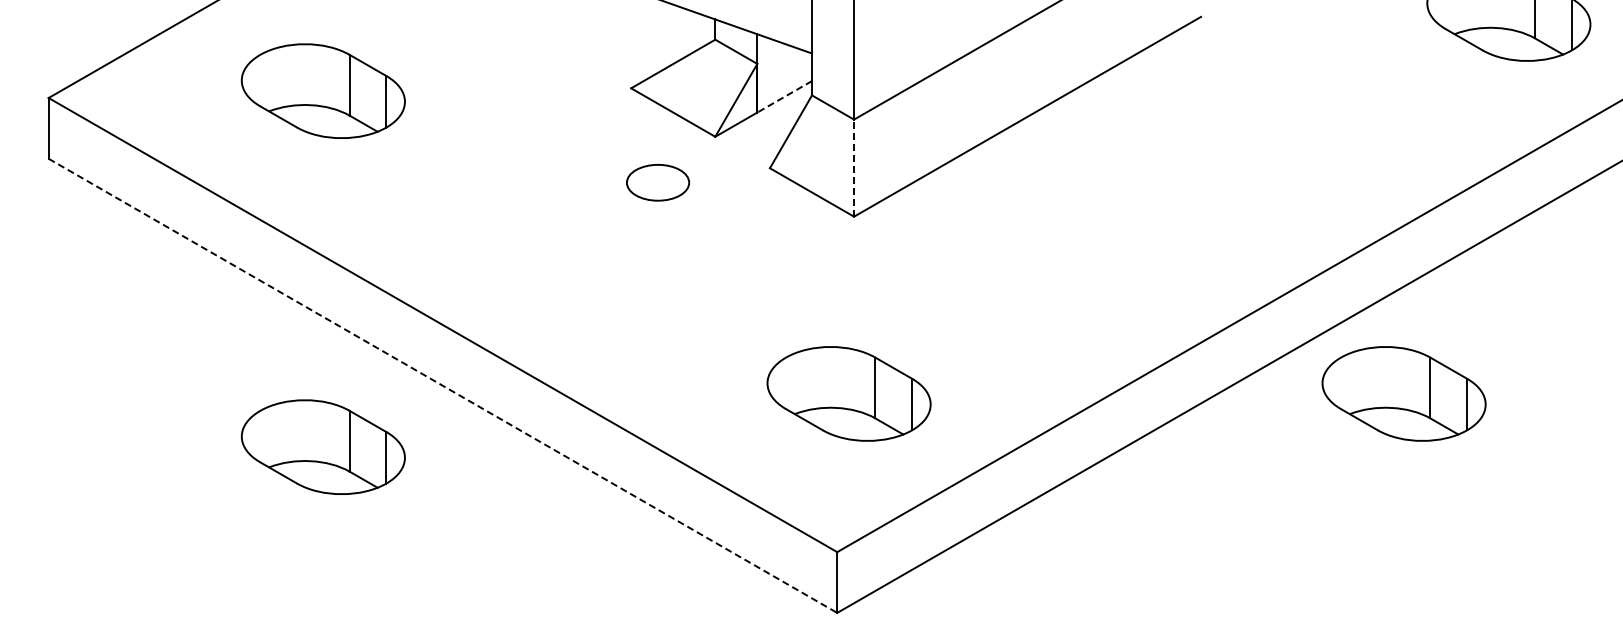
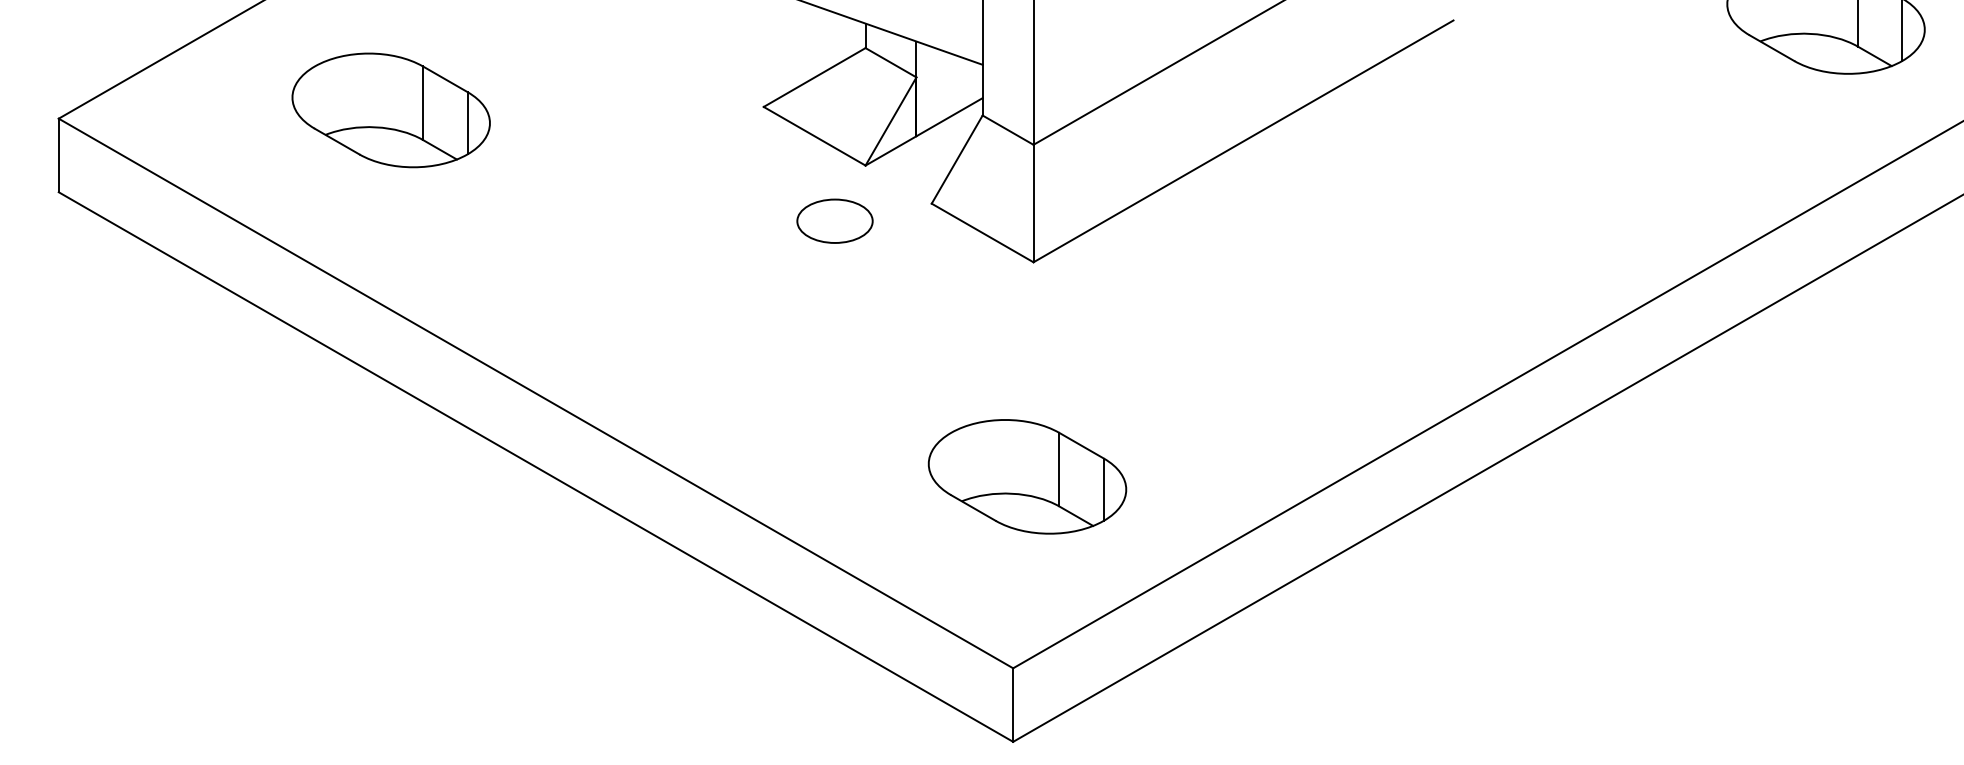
line: (784, 96) -> (949, 116), dashed -> solid
line: (854, 168) -> (1034, 203), dashed -> solid
part: (658, 182) -> (835, 220), moved
line: (442, 385) -> (535, 466), dashed -> solid
part: (1403, 393) -> (1698, 476), removed
part: (322, 446) -> (390, 540), removed

